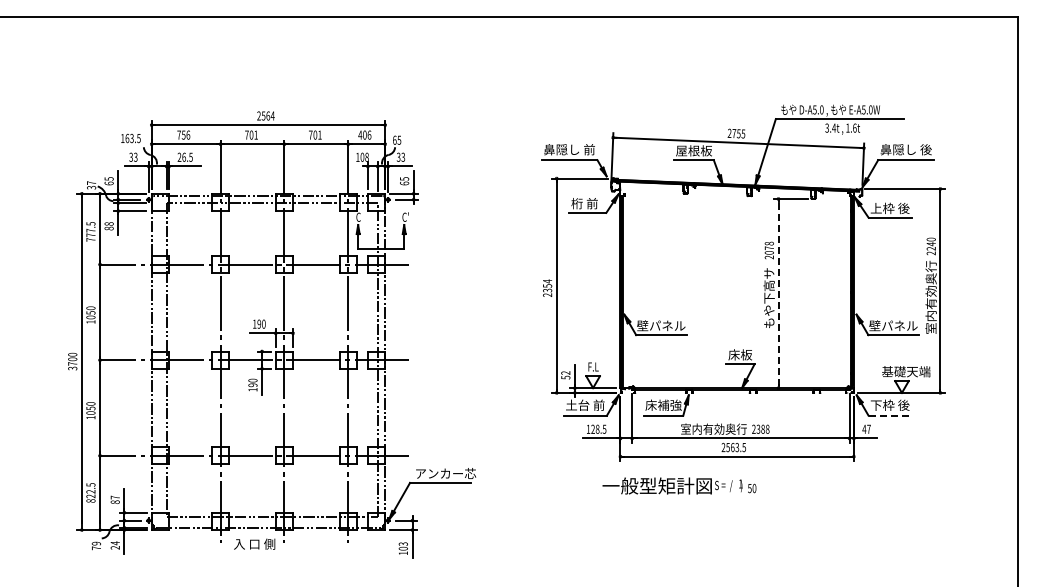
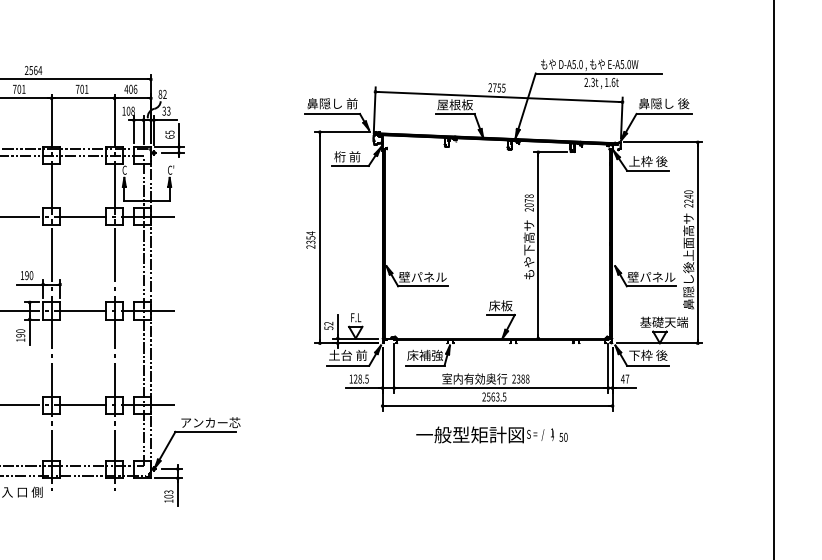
text: (830, 127) -> (589, 81), 3.4t -> 2.3t
text: (397, 139) -> (163, 93), 65 -> 82
line: (778, 293) -> (538, 245), dashed -> solid
text: (930, 309) -> (688, 261), 室内有効奥行 -> 鼻隠し後上面高サ
line: (890, 415) -> (648, 365), dashed -> solid
text: (679, 485) -> (492, 434), moved

